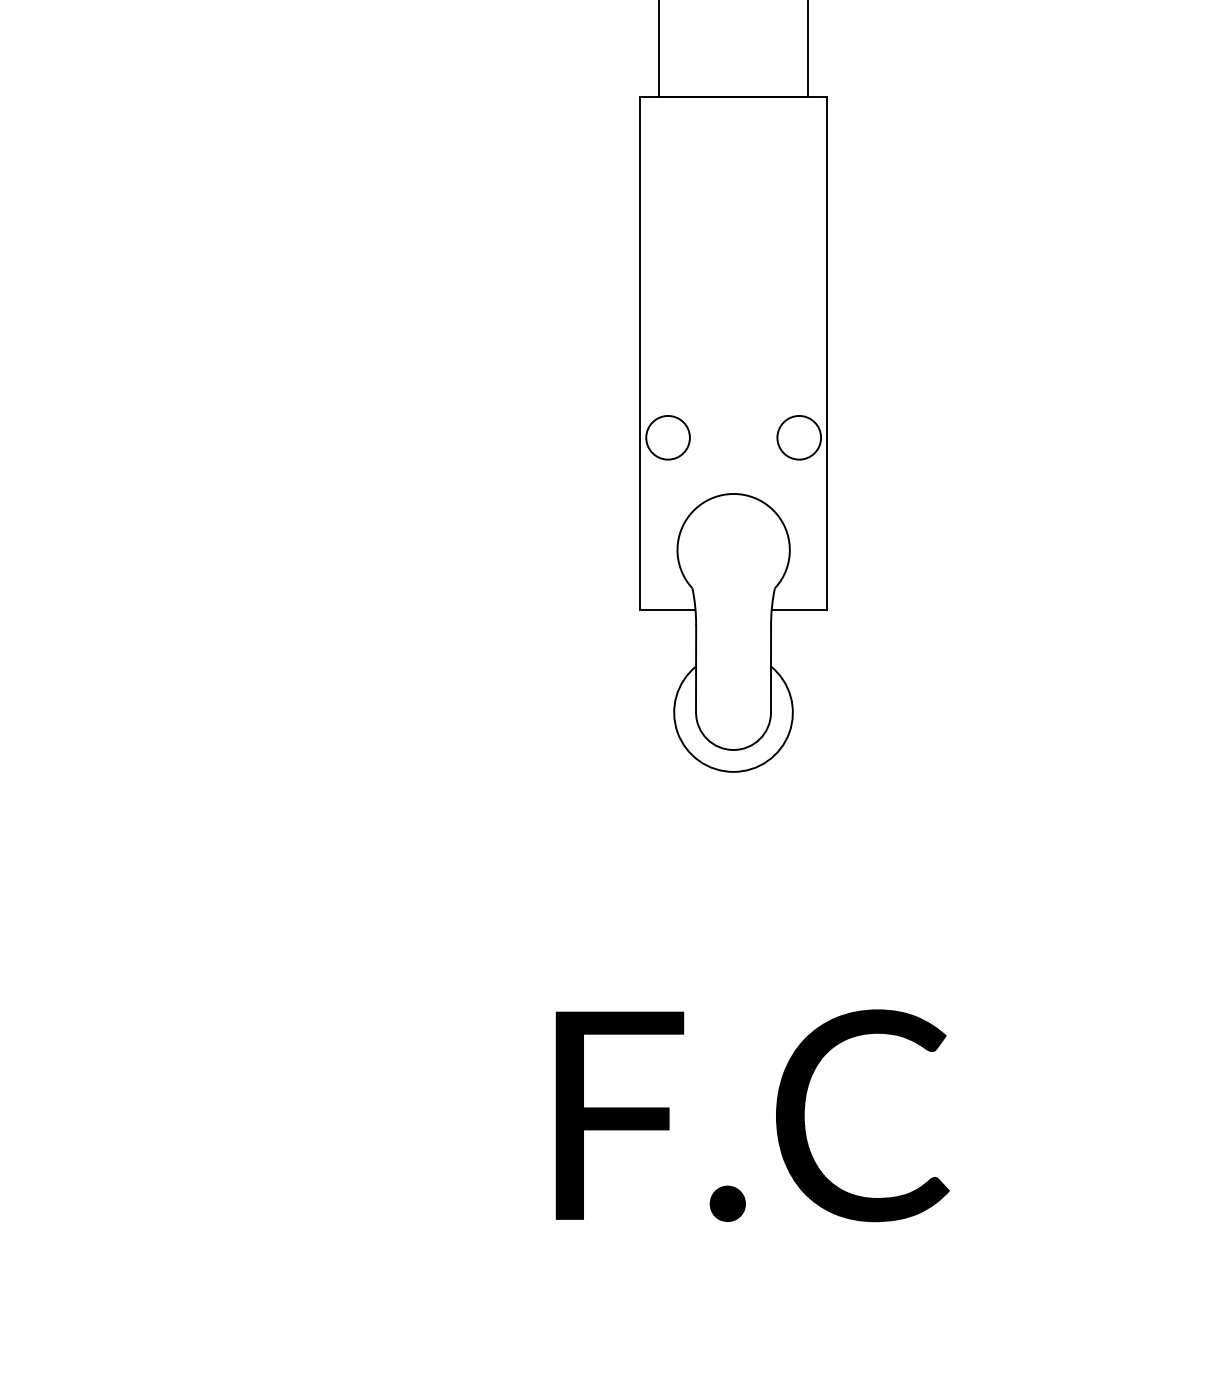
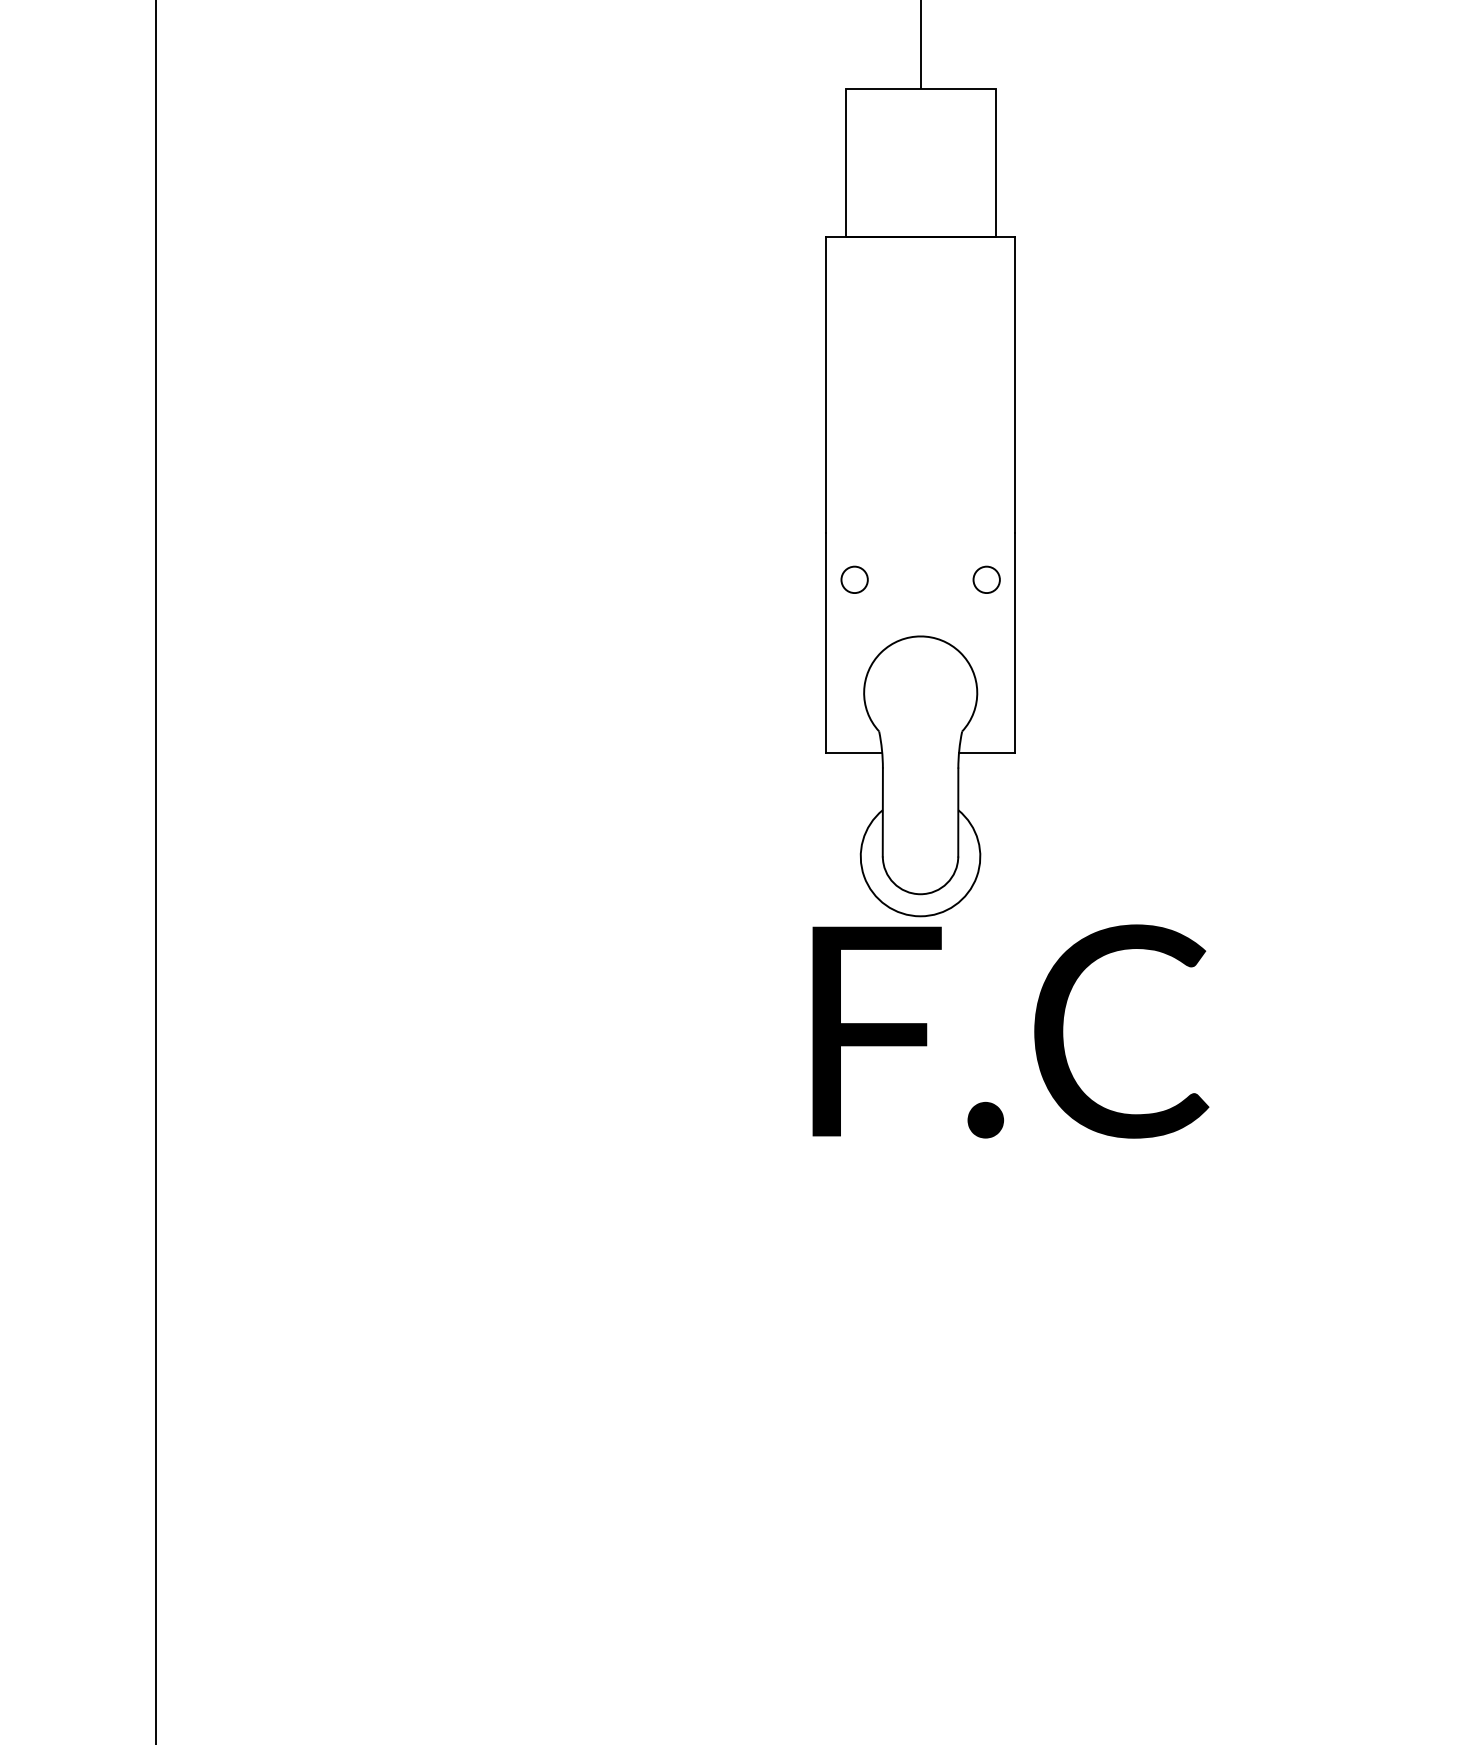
circle: (667, 437) -> (854, 579), size x0.6
circle: (799, 437) -> (986, 579), size x0.6
text: (752, 1115) -> (1010, 1031), moved

